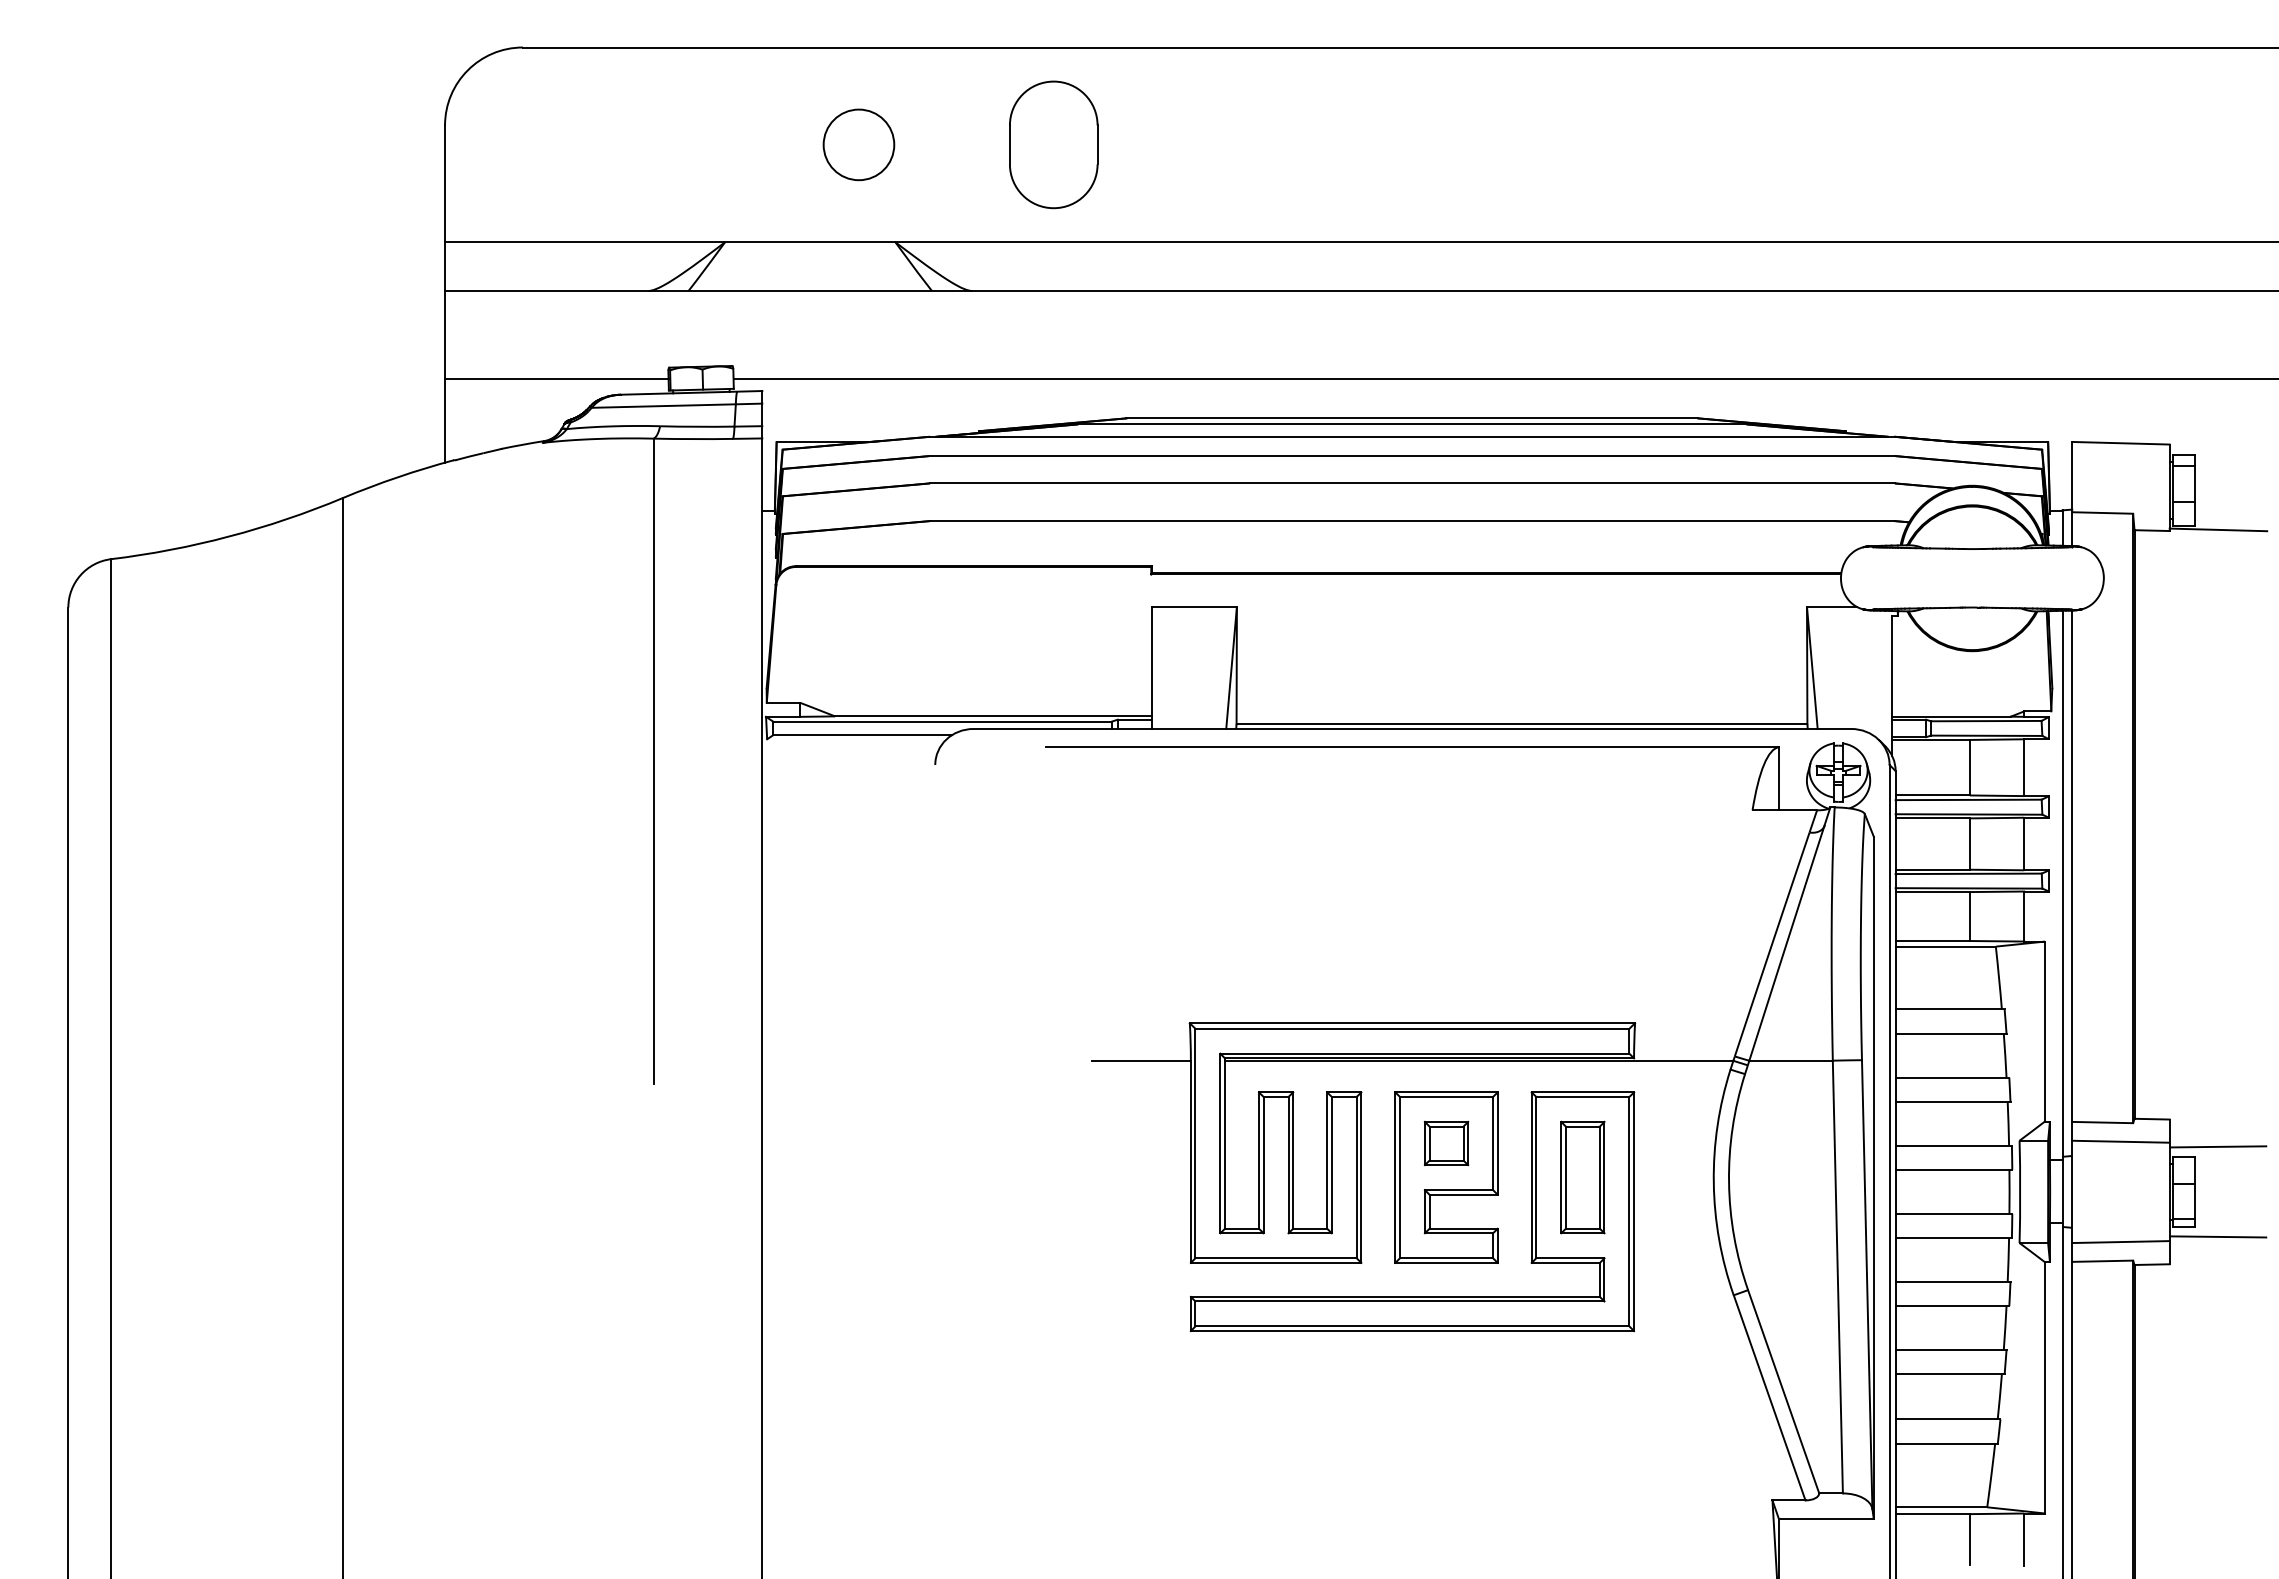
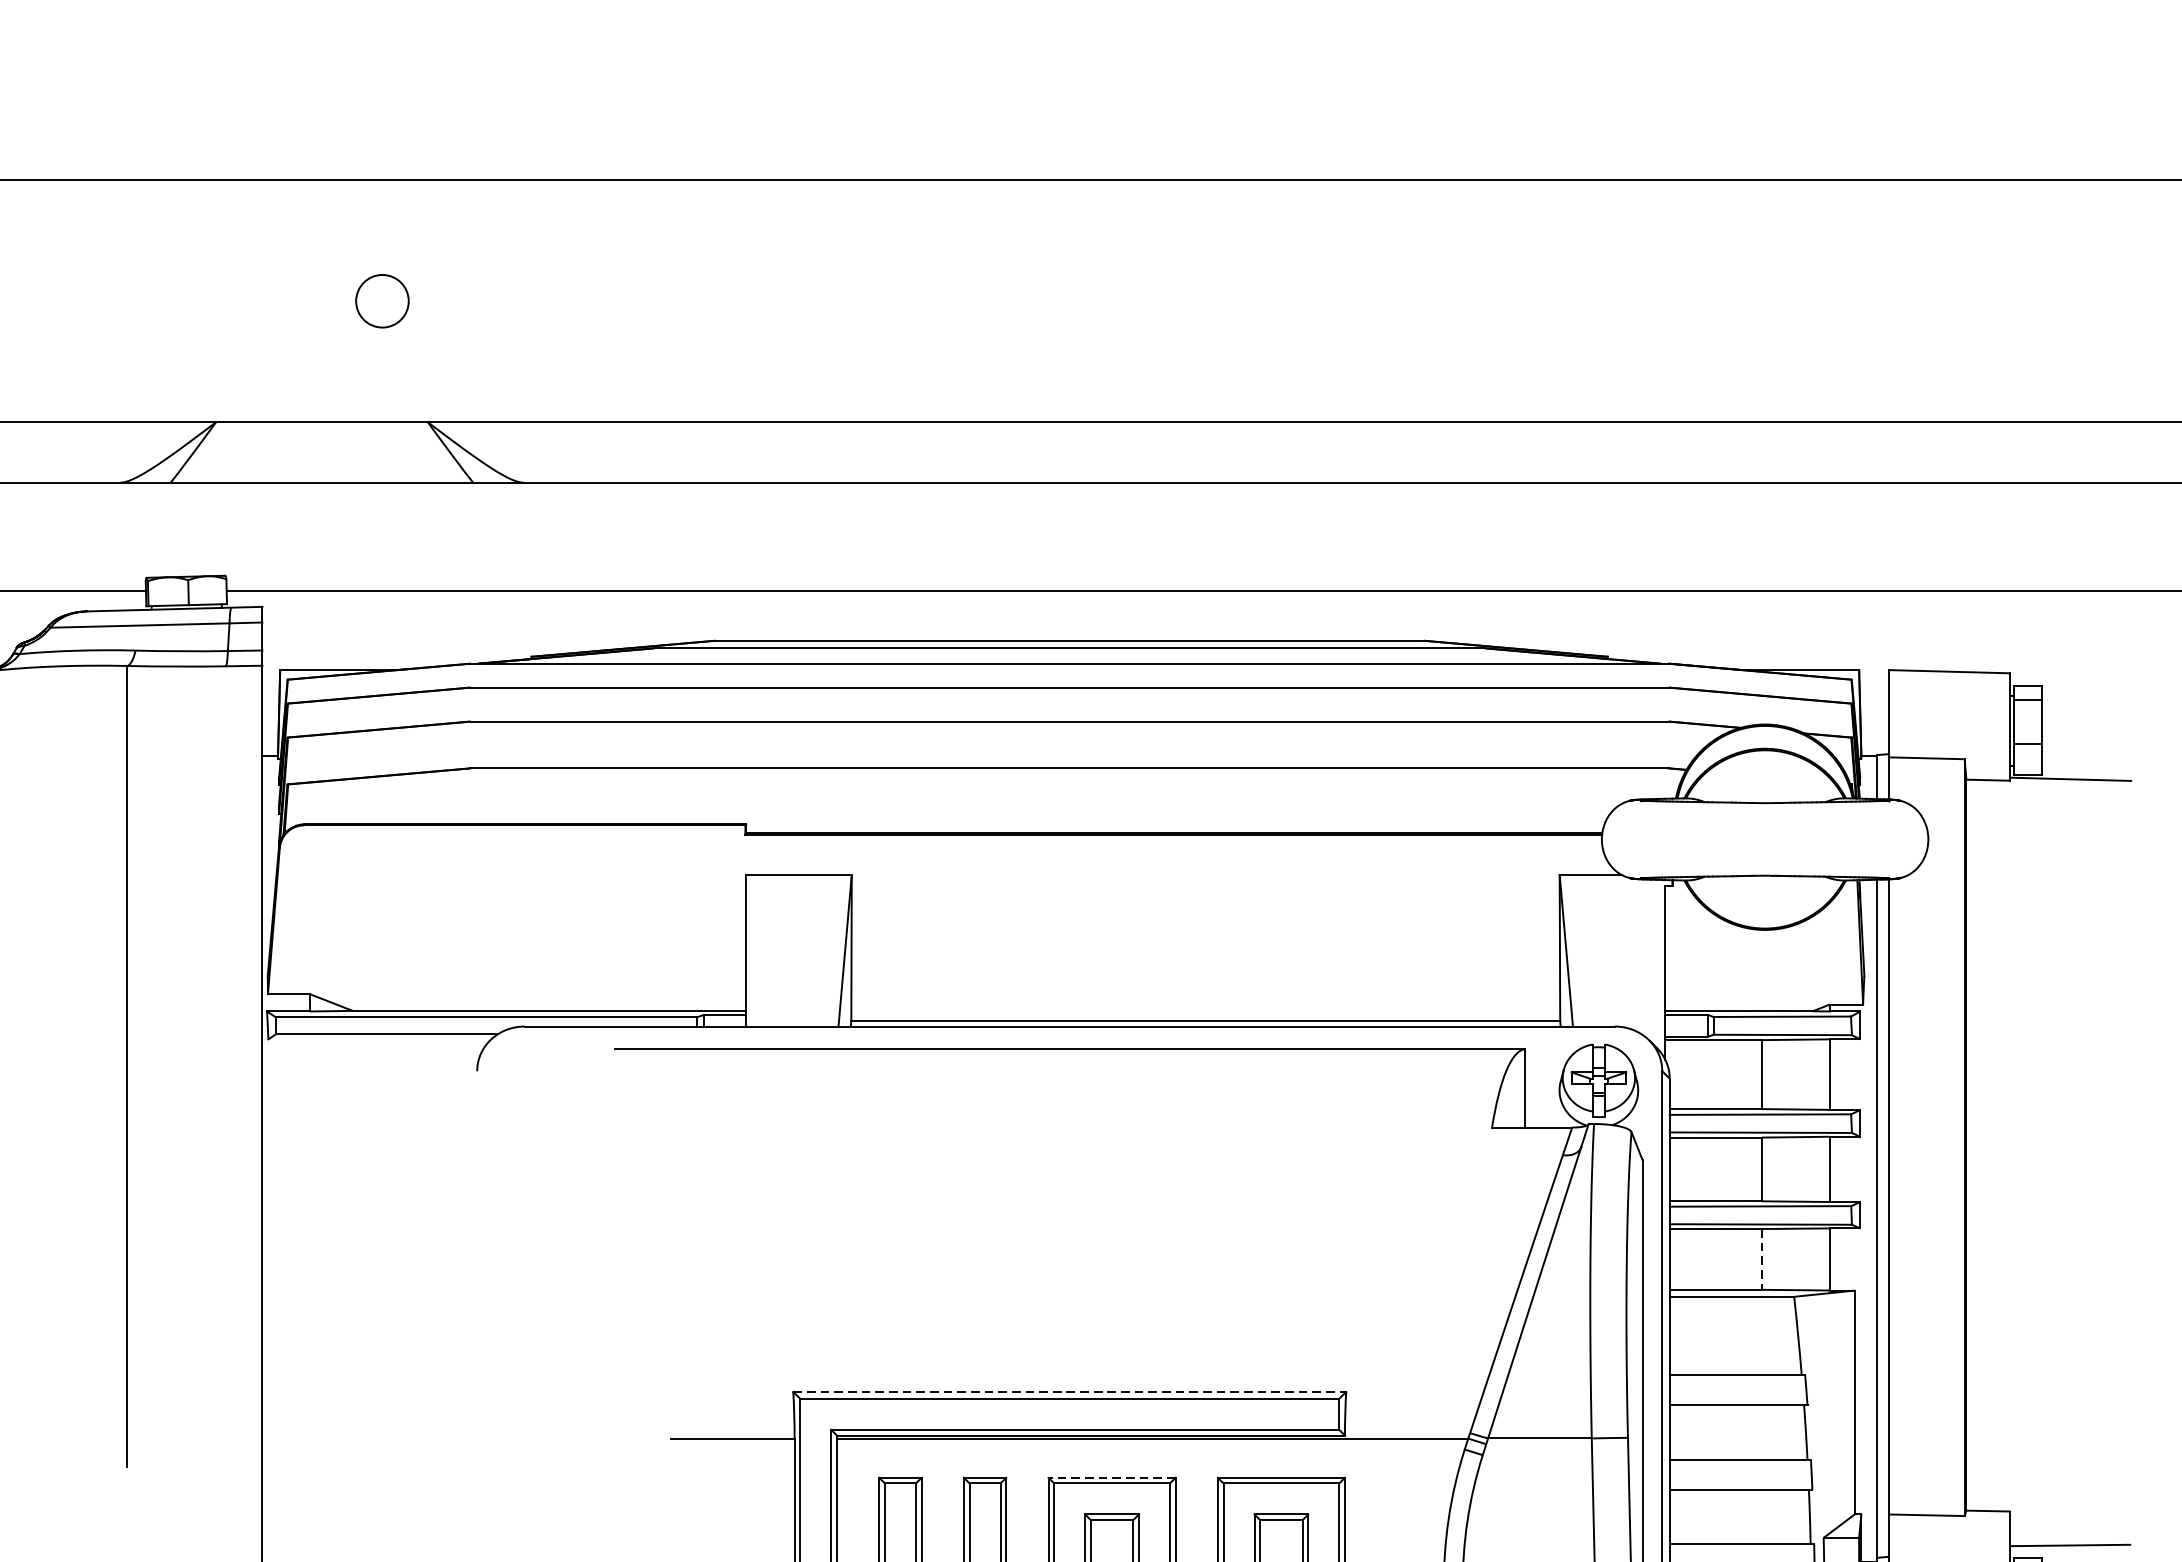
circle: (858, 144) -> (381, 300), size x0.6
part: (1053, 144) -> (624, 300), removed
line: (1969, 917) -> (1761, 1260), solid -> dashed
line: (1412, 1023) -> (1069, 1392), solid -> dashed
line: (1446, 1092) -> (1112, 1477), solid -> dashed
line: (2120, 1141) -> (1949, 1538), removed

